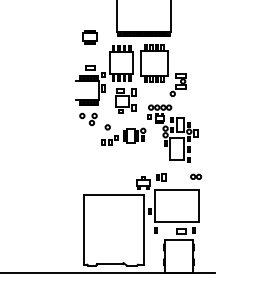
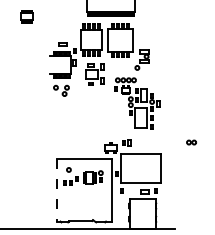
part: (89, 37) -> (26, 17), moved
part: (123, 134) -> (83, 176), moved
part: (196, 176) -> (191, 142), moved
line: (83, 229) -> (57, 189), solid -> dashed

